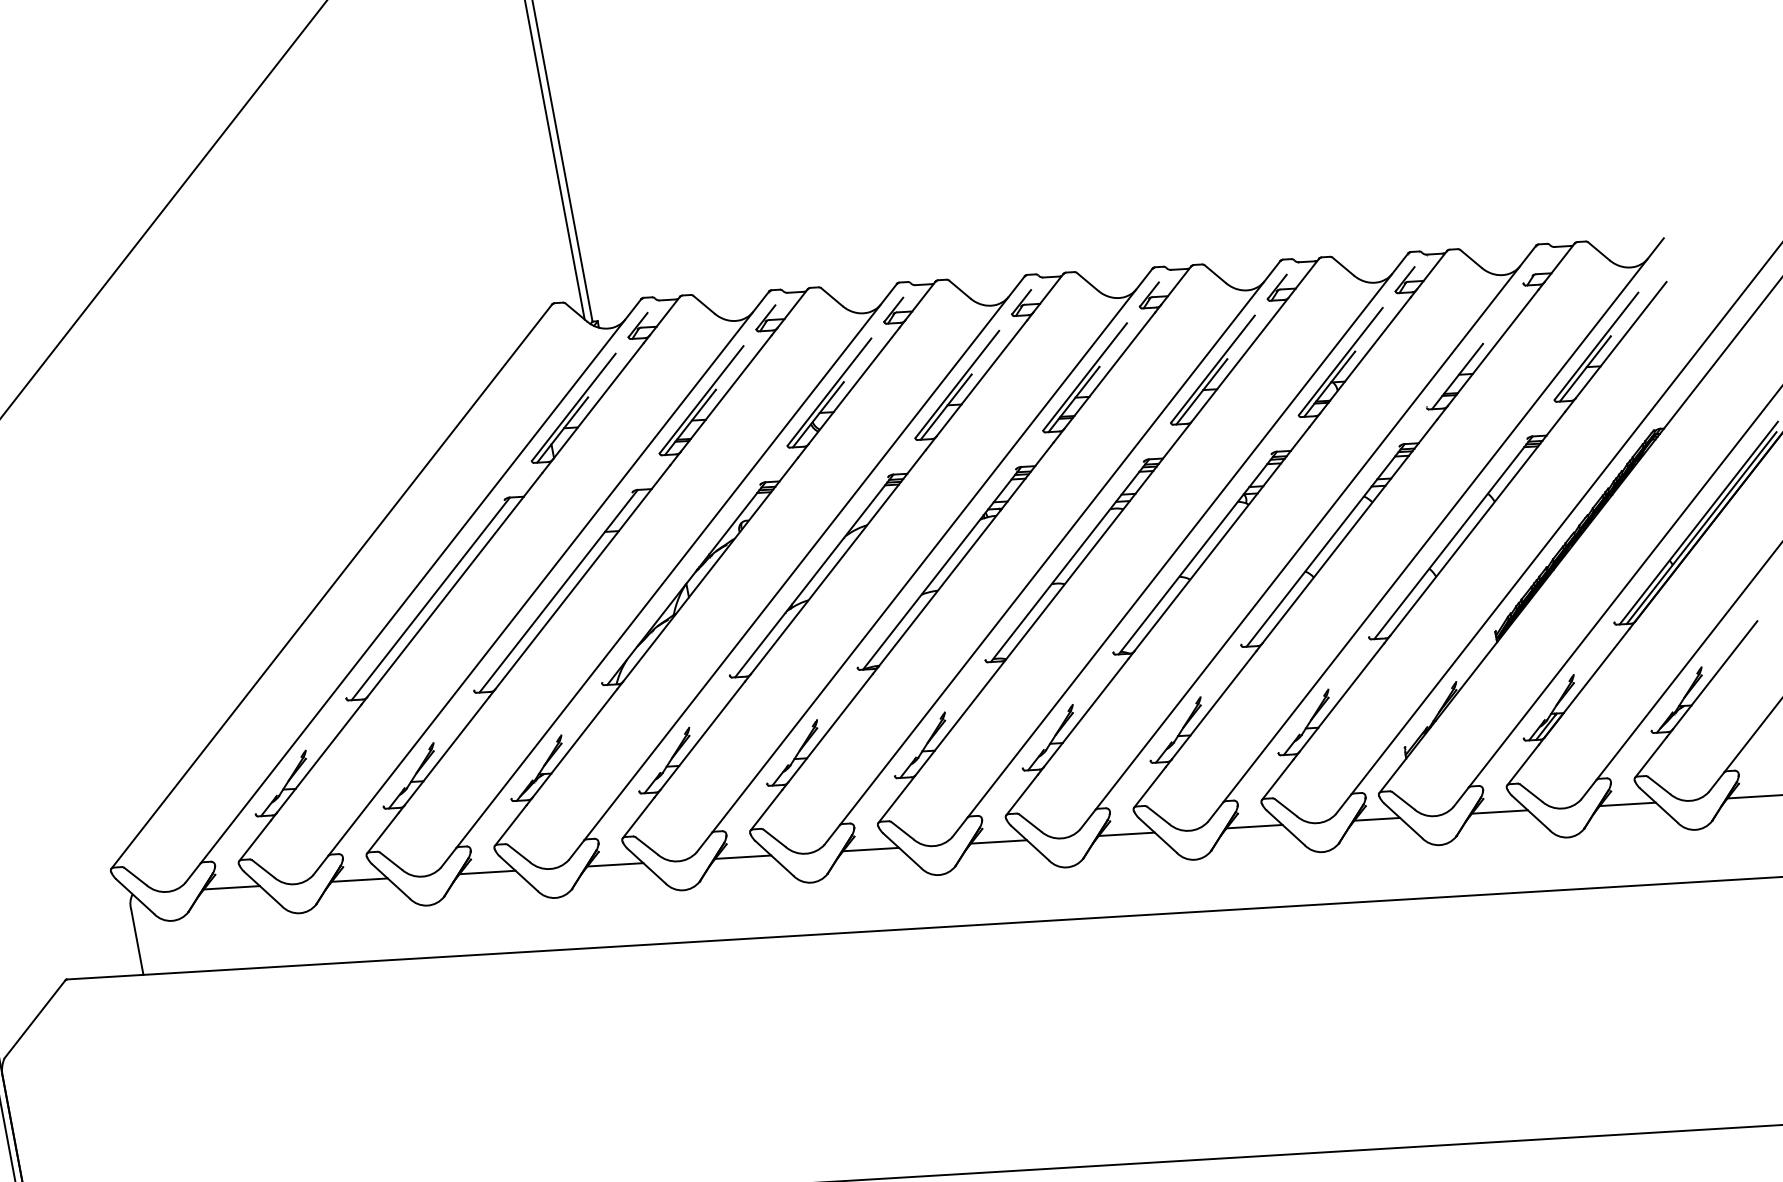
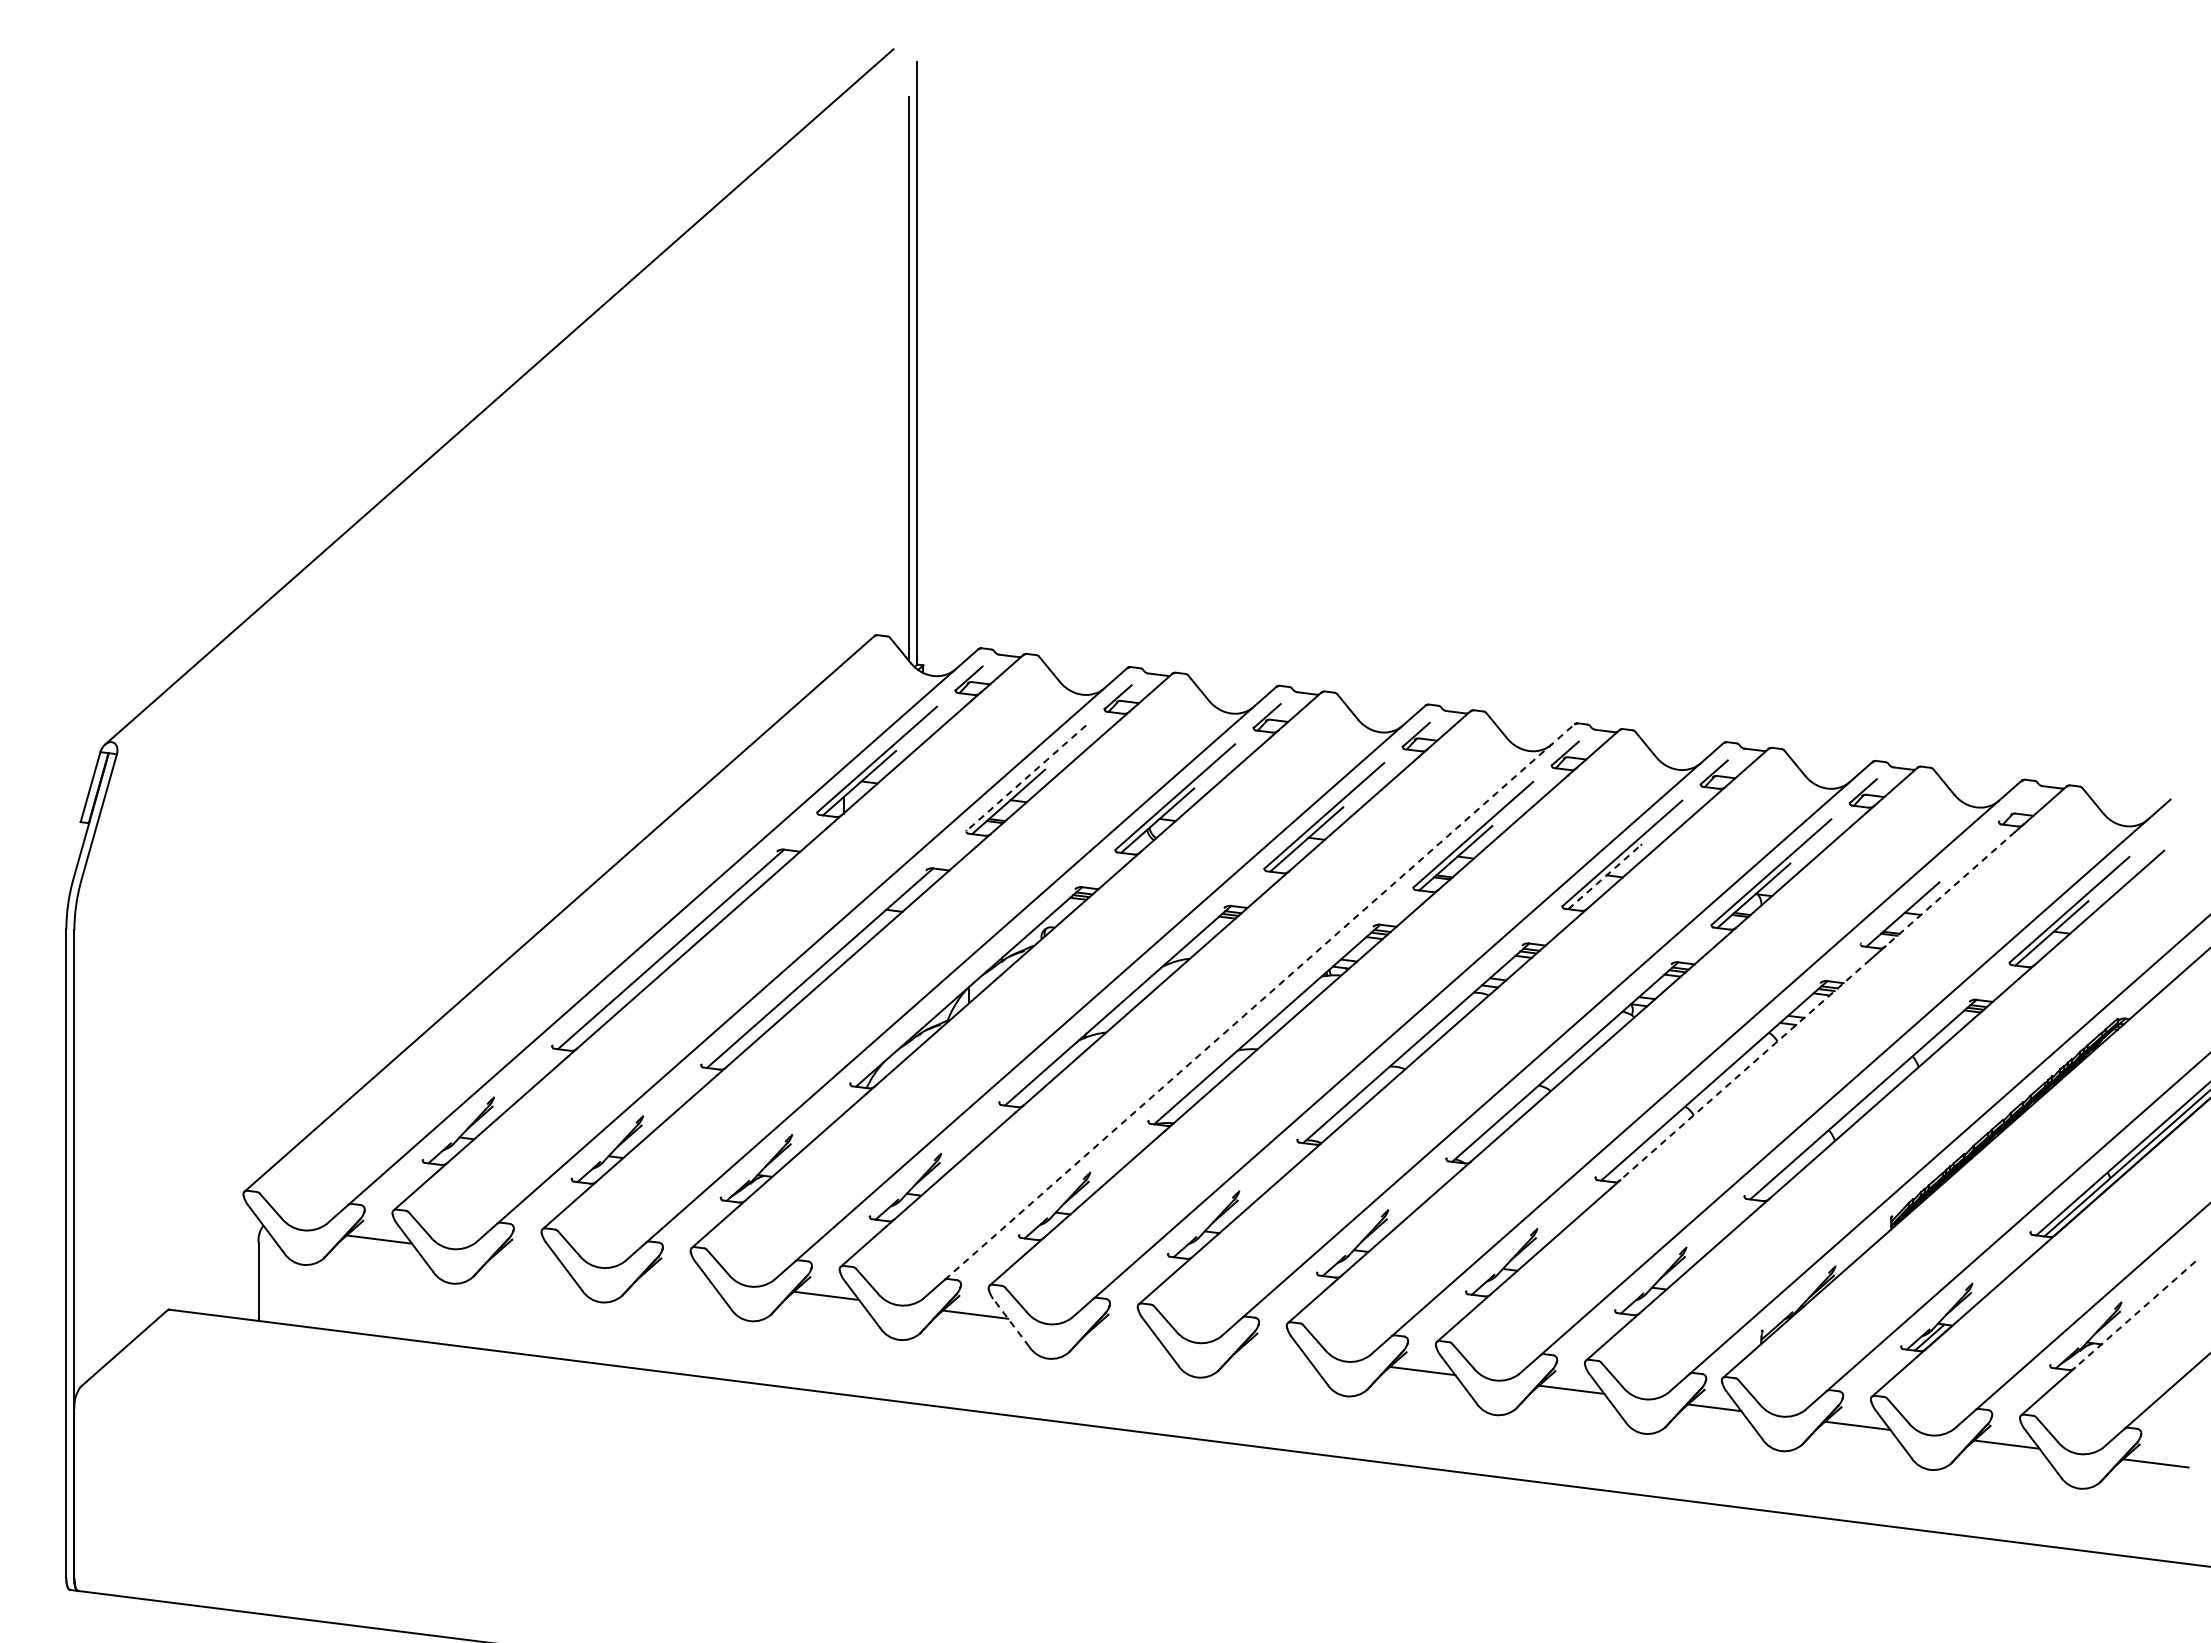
line: (1492, 348) -> (1949, 889), solid -> dashed
line: (1201, 392) -> (1604, 877), solid -> dashed
line: (701, 399) -> (1026, 778), solid -> dashed
line: (1349, 531) -> (1745, 1069), solid -> dashed
line: (932, 551) -> (1259, 1002), solid -> dashed
line: (1715, 675) -> (2135, 1314), solid -> dashed
line: (998, 842) -> (1273, 1352), removed
line: (871, 849) -> (1124, 1333), removed
line: (773, 858) -> (1010, 1322), solid -> dashed
line: (487, 872) -> (677, 1277), removed
line: (359, 880) -> (528, 1258), removed

